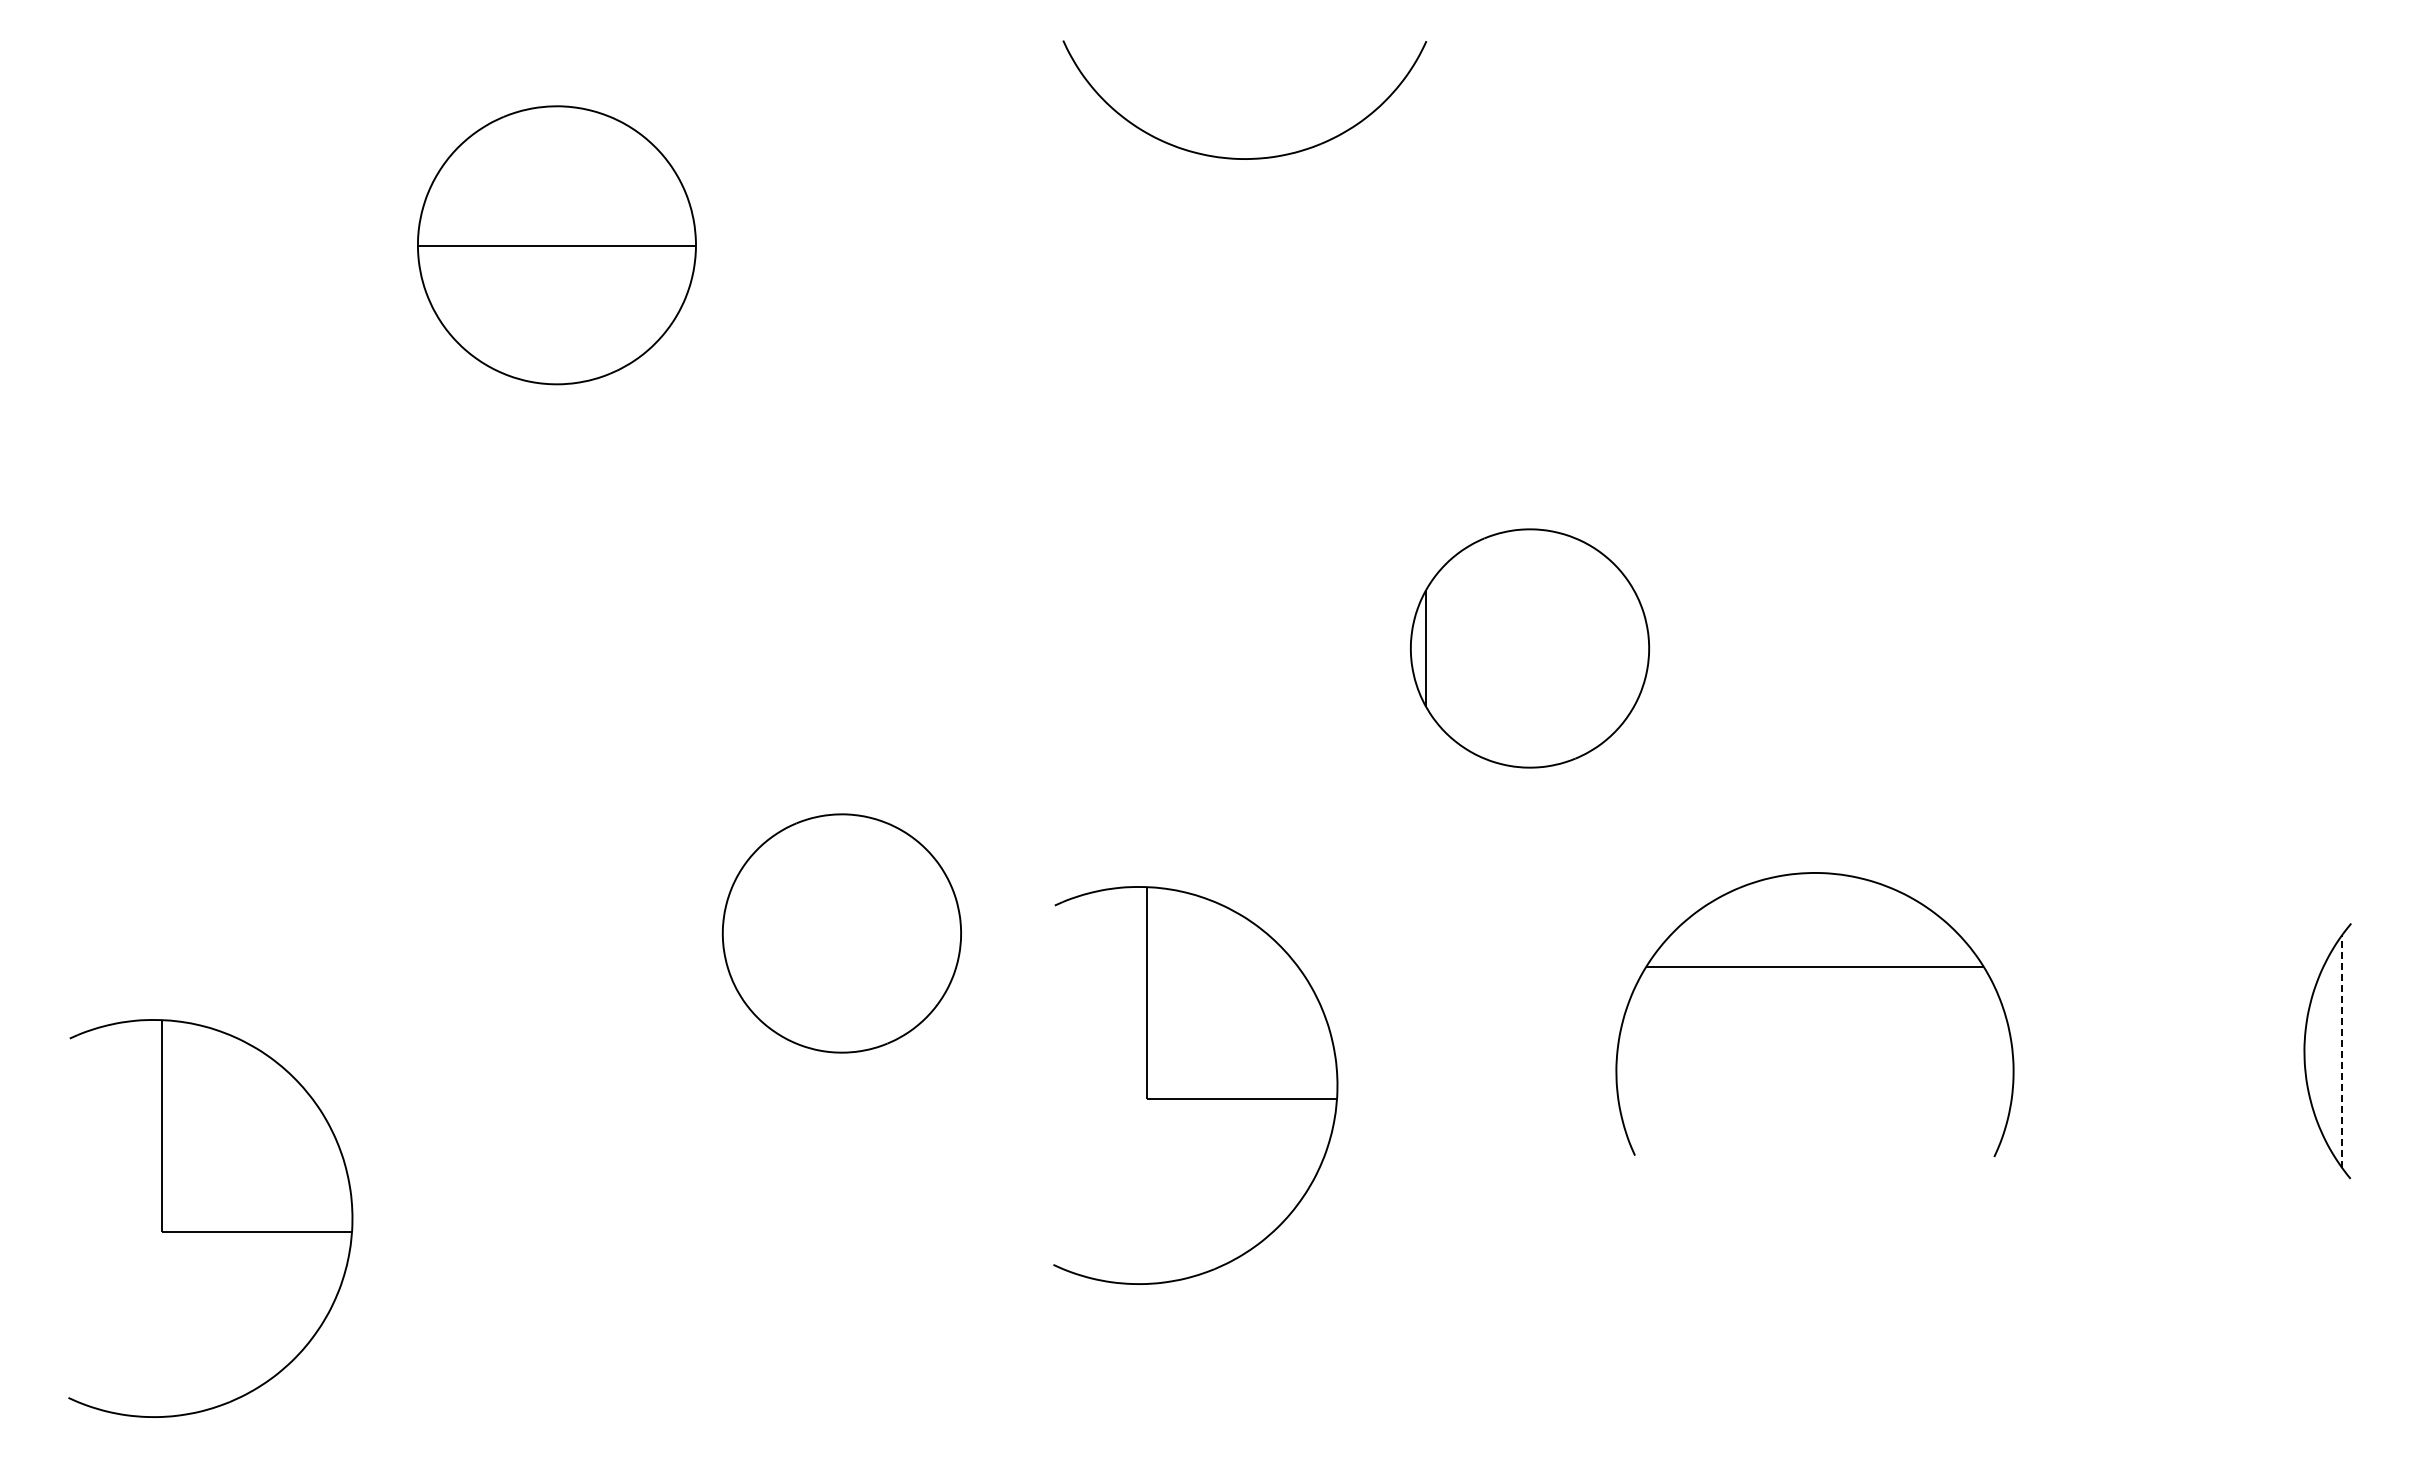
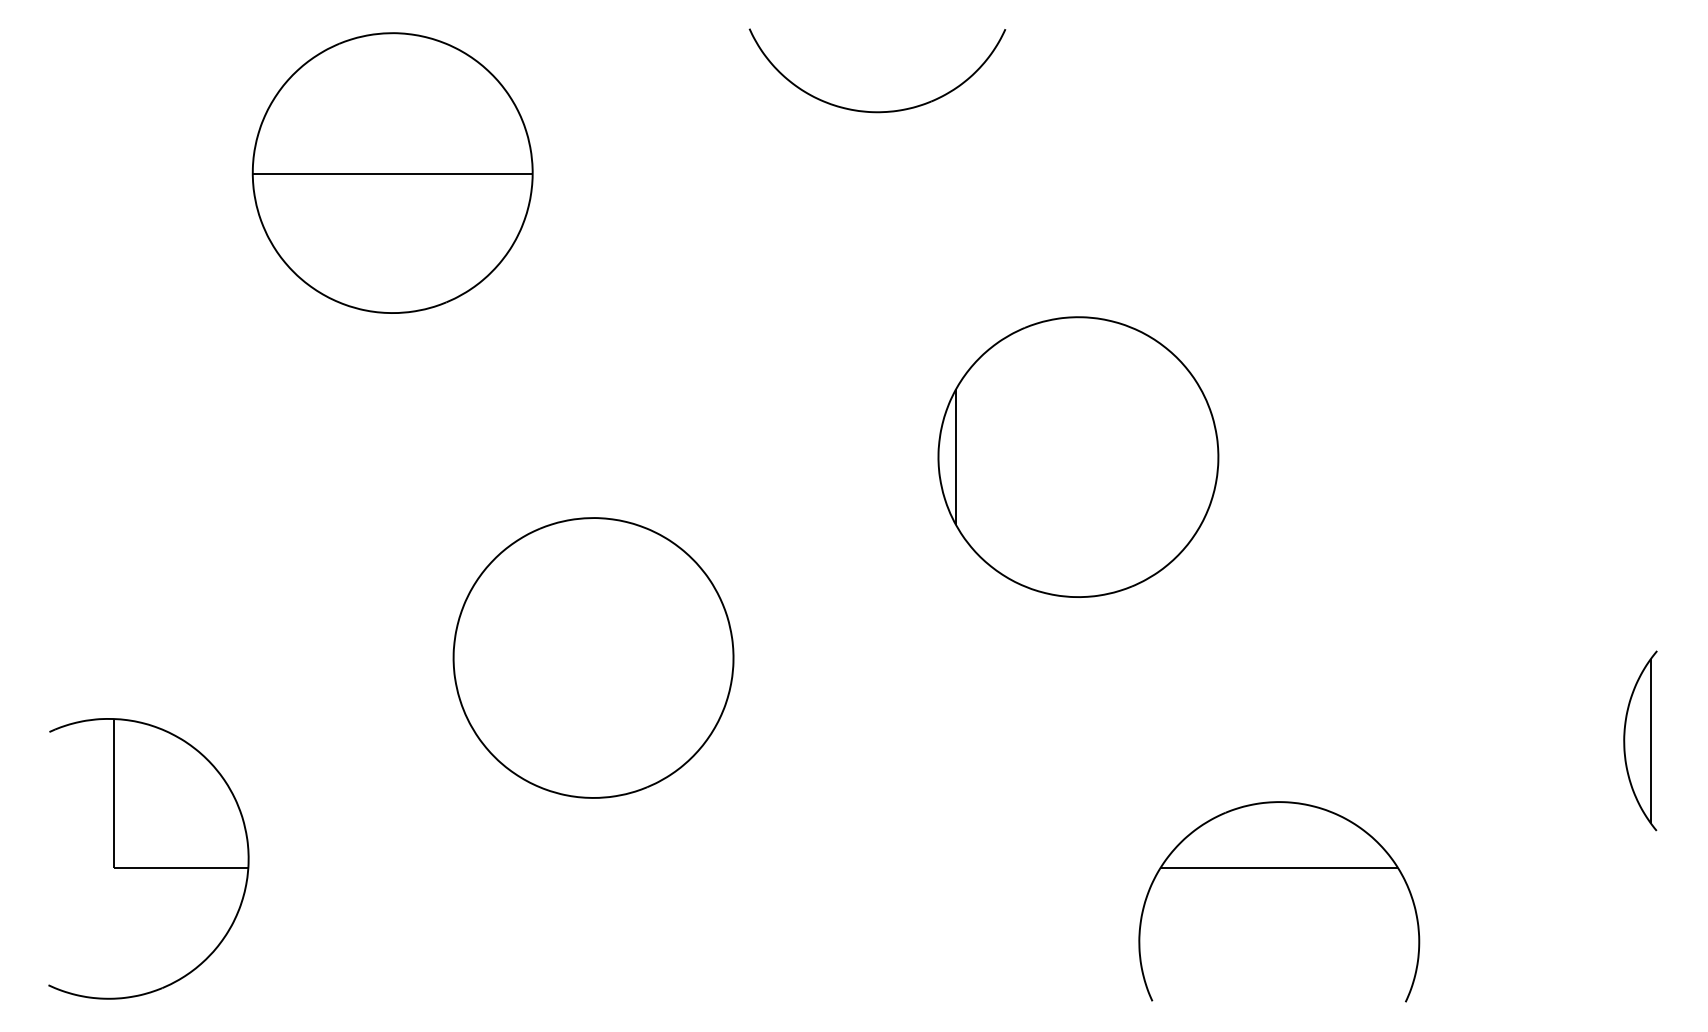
part: (556, 244) -> (392, 172), size x1.43
part: (1529, 648) -> (1078, 457), size x1.67
part: (841, 933) -> (593, 657), size x1.67
part: (1814, 967) -> (1278, 868), moved
line: (2342, 1051) -> (1651, 741), dashed -> solid
part: (1195, 1085) -> (842, 765), removed

